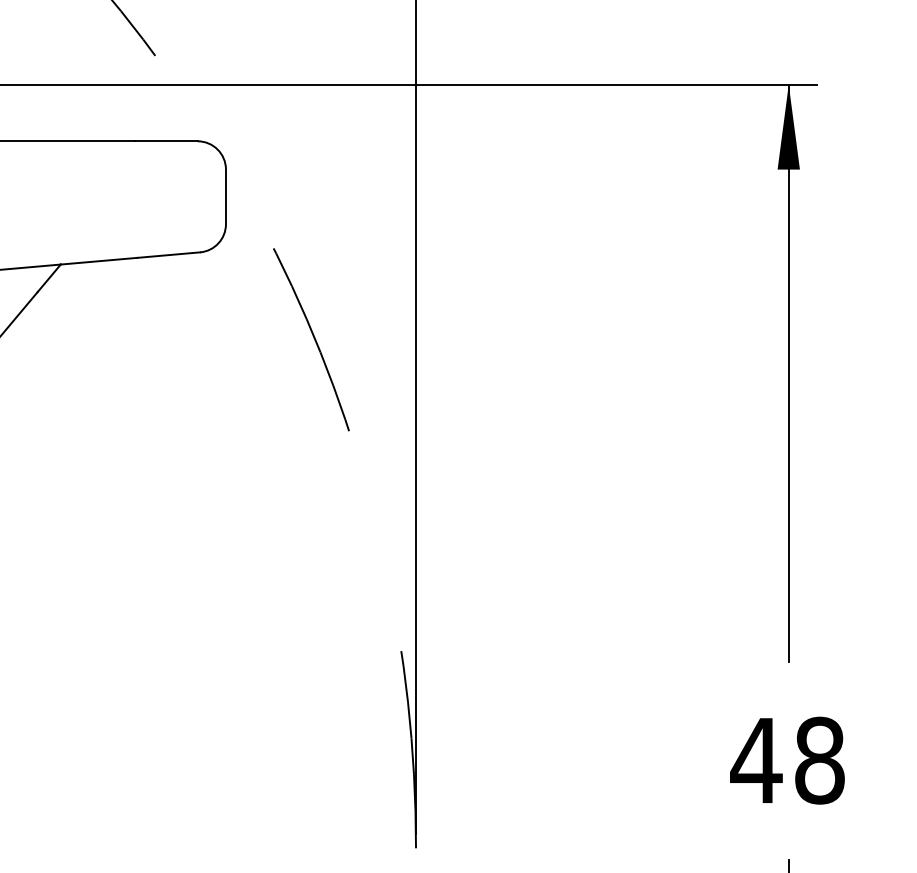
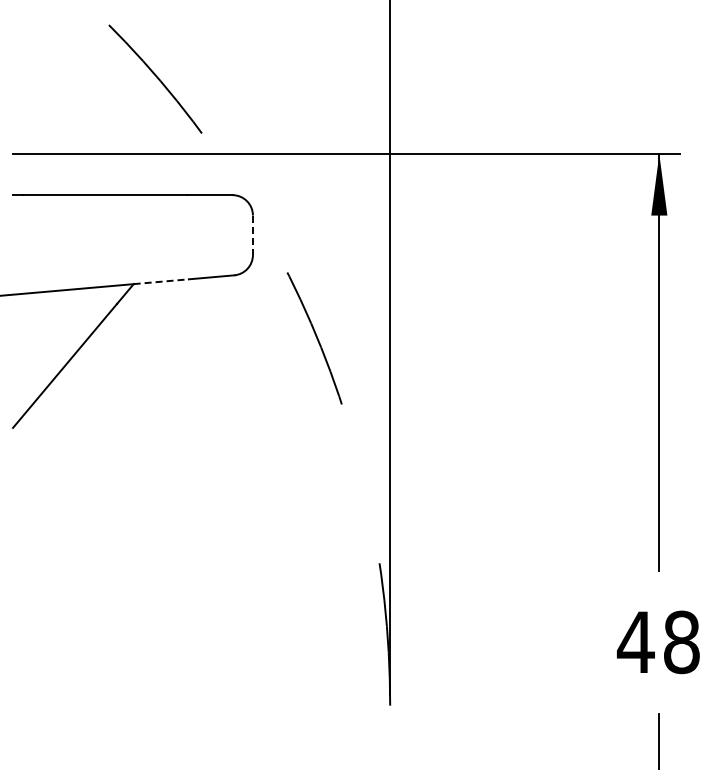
line: (225, 197) -> (252, 235), solid -> dashed
line: (99, 260) -> (161, 281), solid -> dashed

